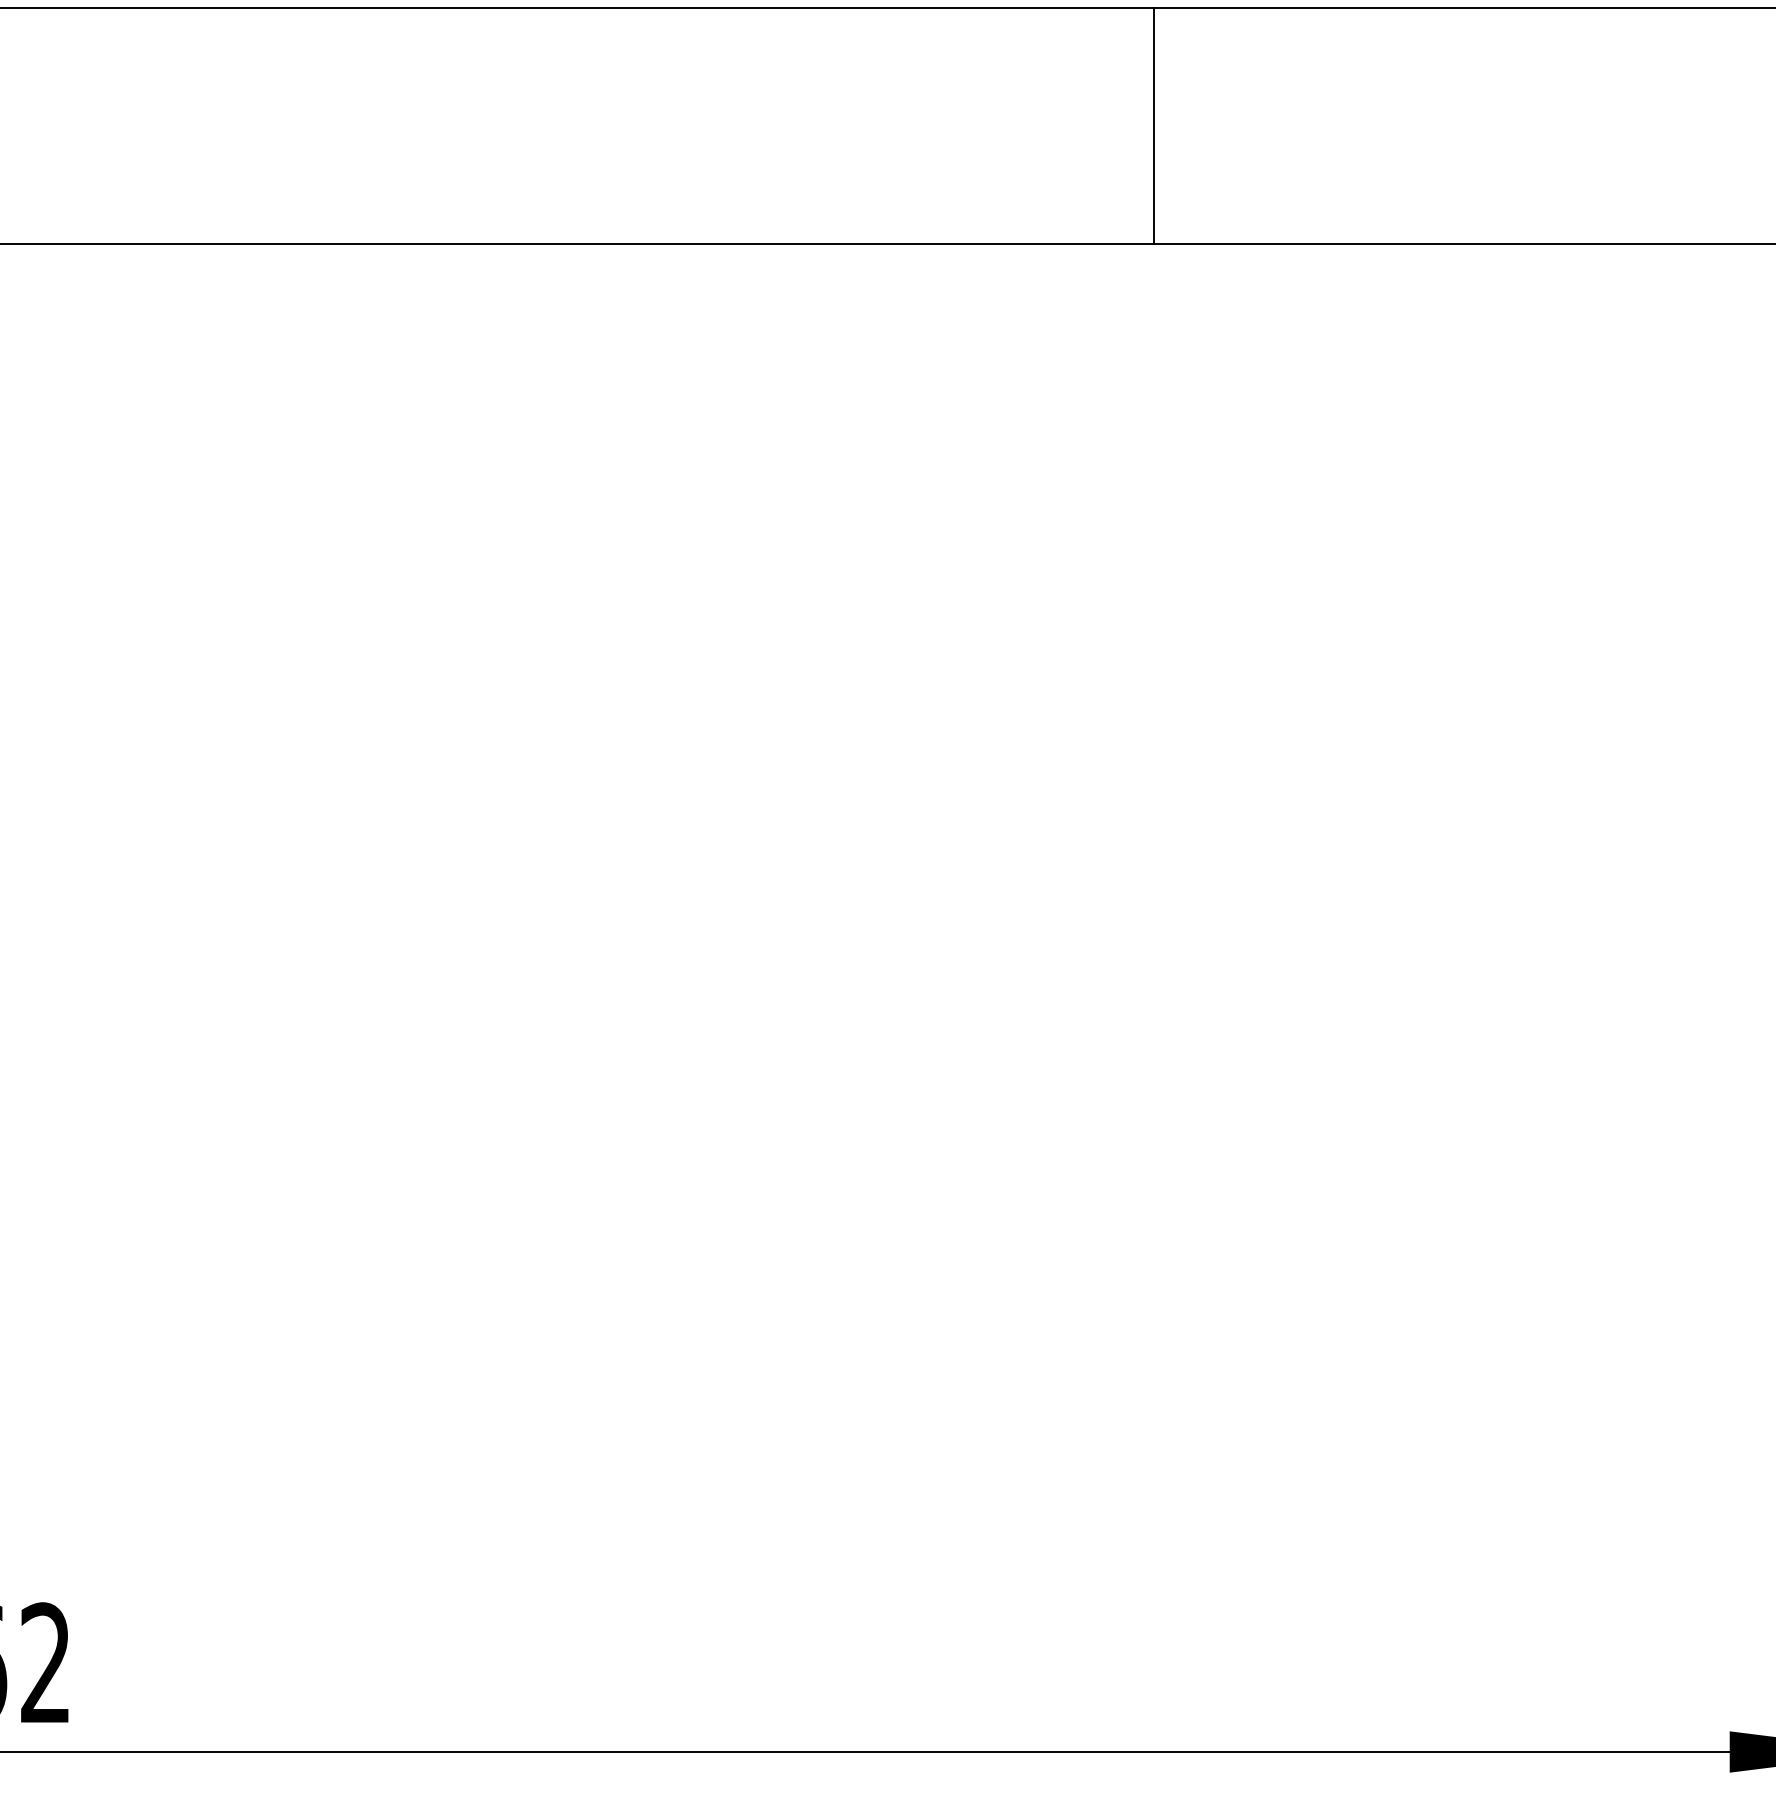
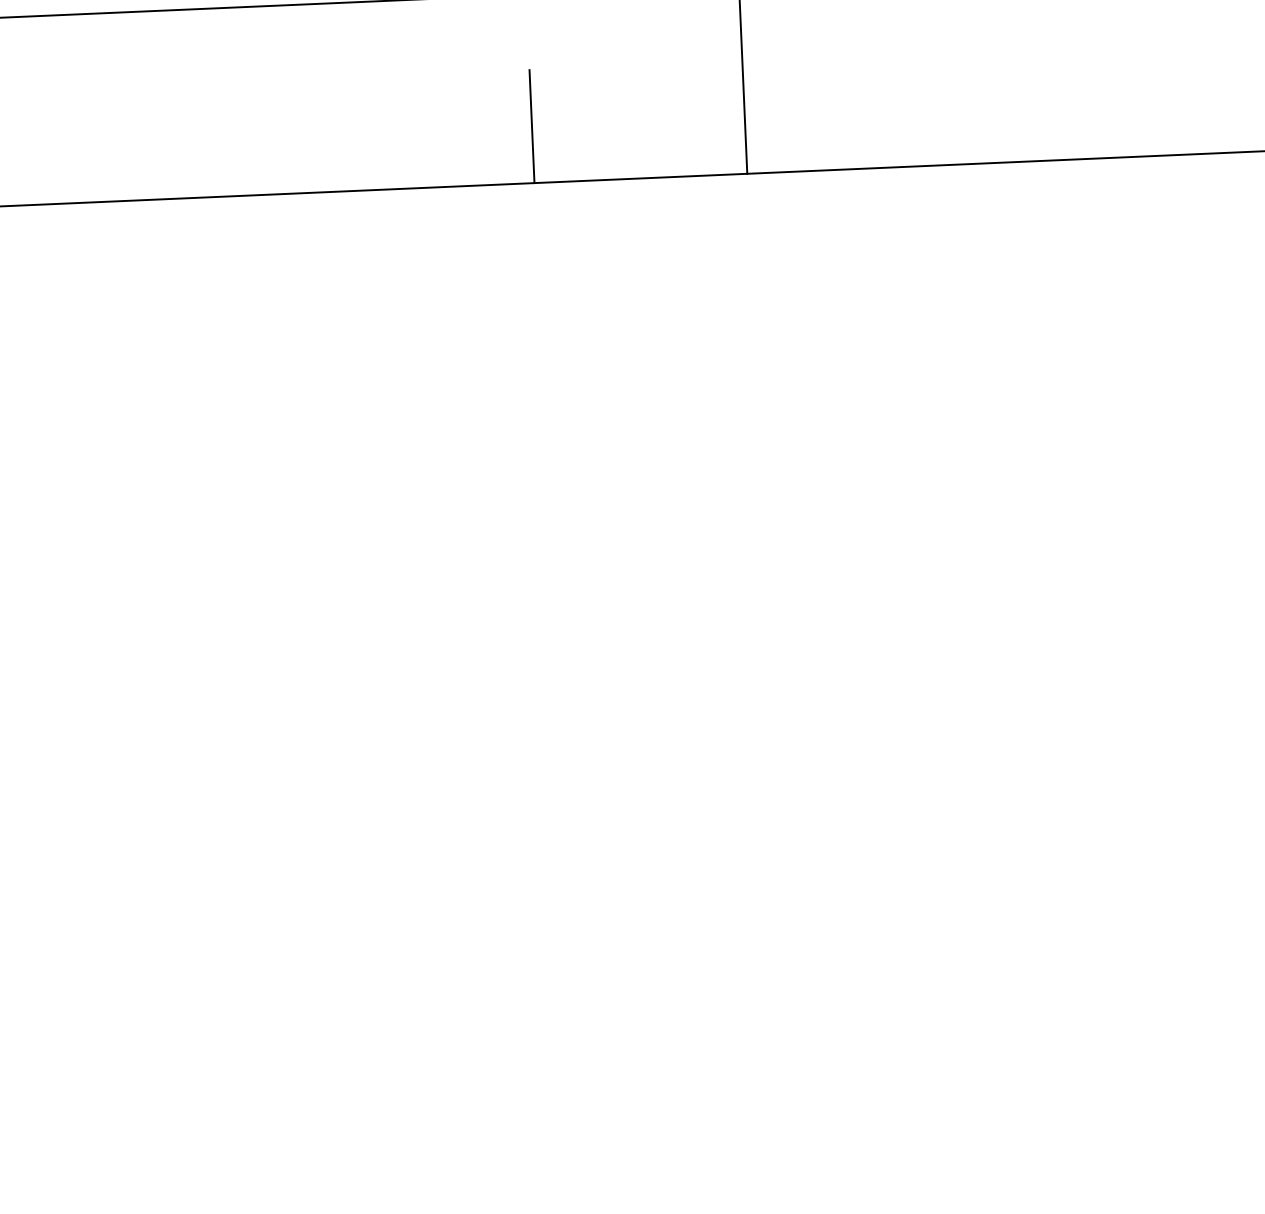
line: (887, 173) -> (532, 126), added

